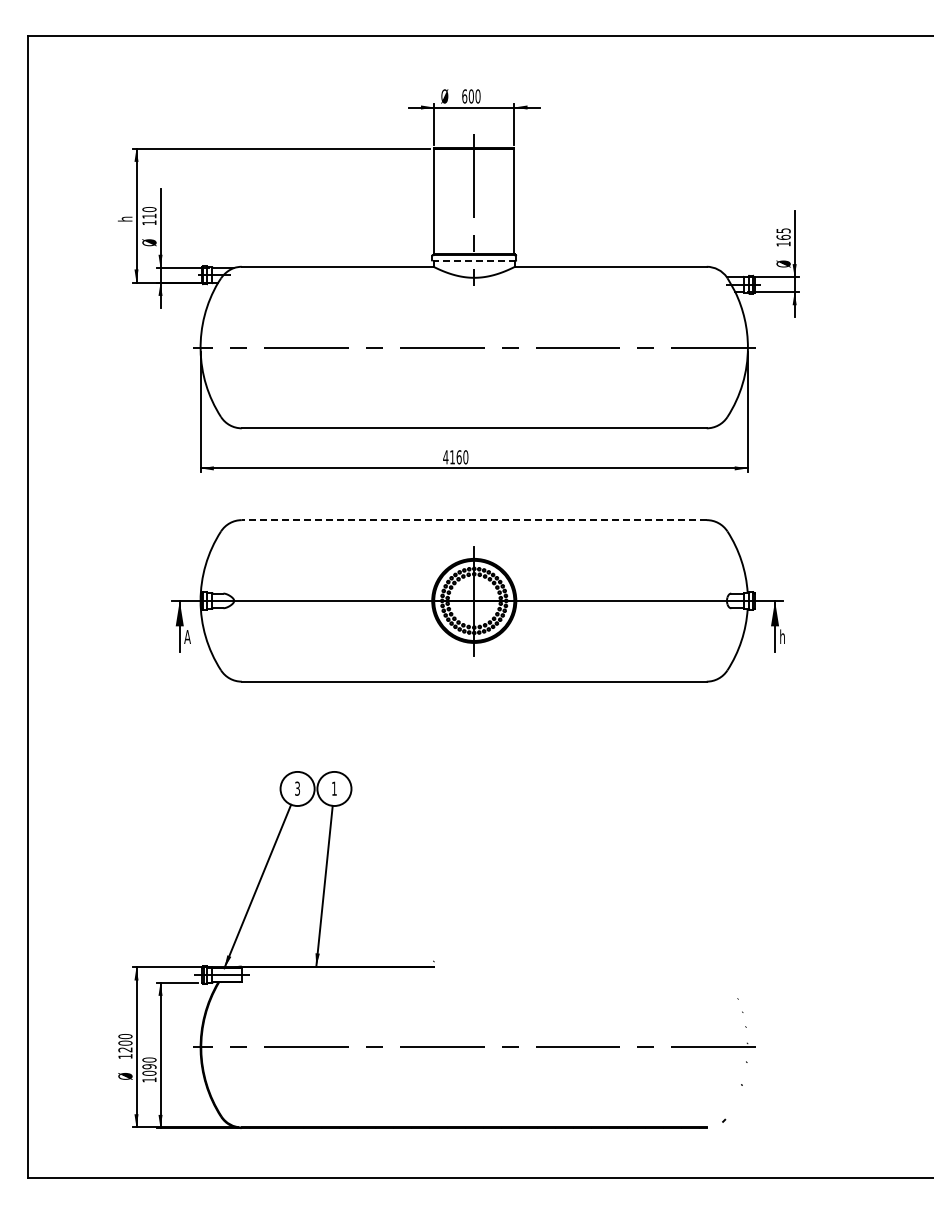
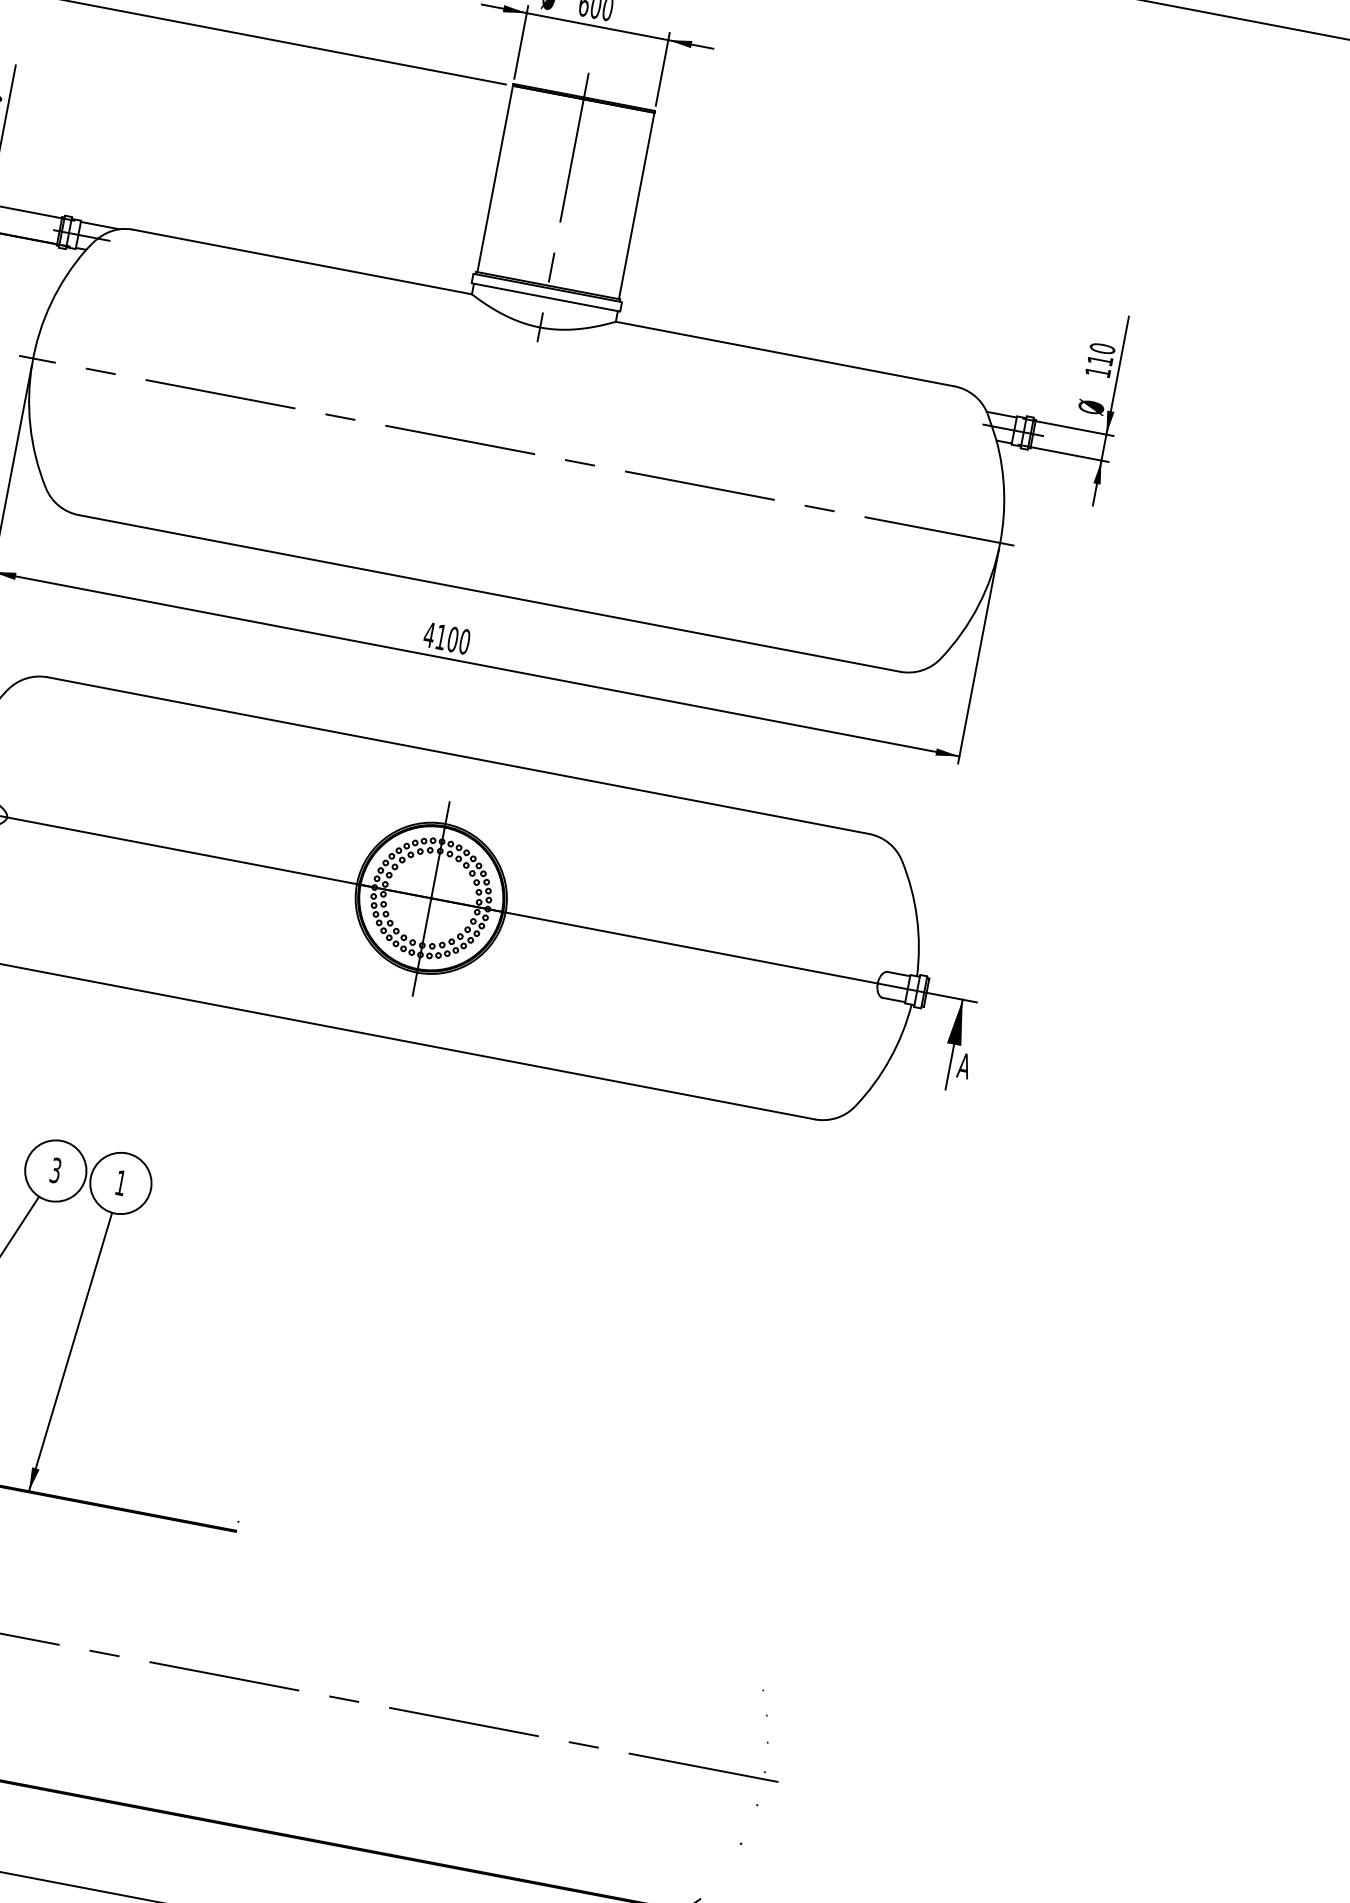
text: (783, 233) -> (1101, 353), 165 -> 110
line: (474, 260) -> (546, 296), dashed -> solid
text: (458, 456) -> (452, 637), 4160 -> 4100
line: (473, 520) -> (457, 756), dashed -> solid
text: (782, 636) -> (963, 1065), h -> A

